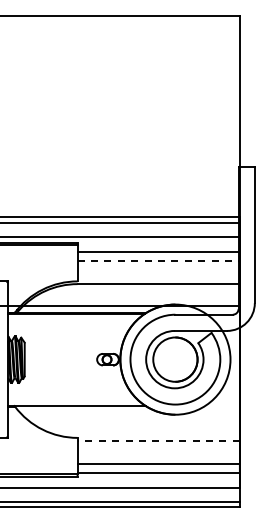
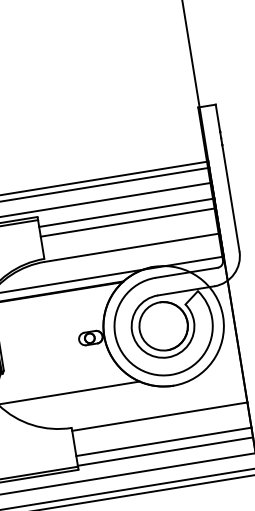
line: (159, 260) -> (129, 222), dashed -> solid
line: (158, 440) -> (159, 416), dashed -> solid

